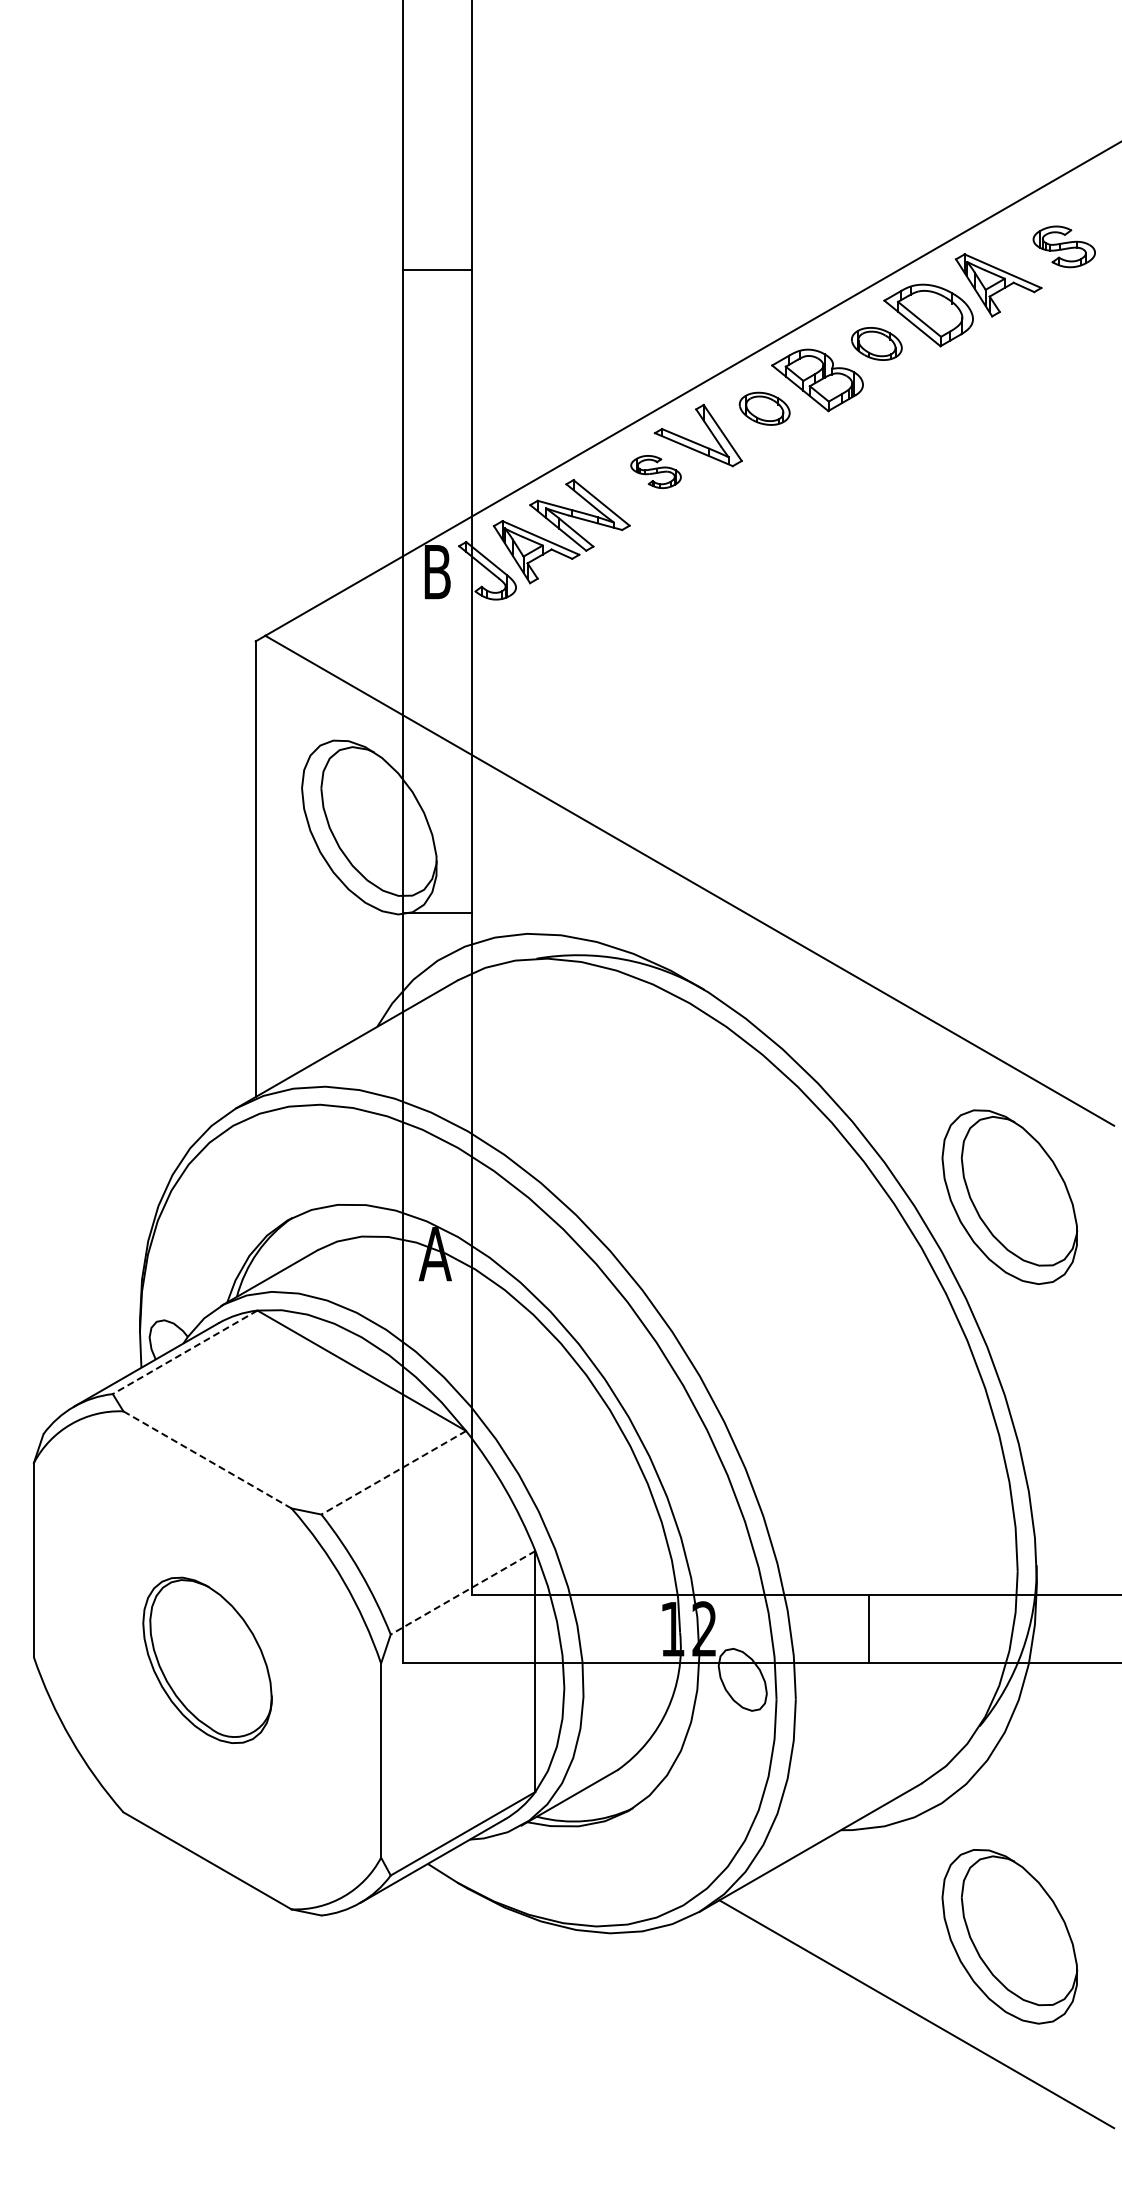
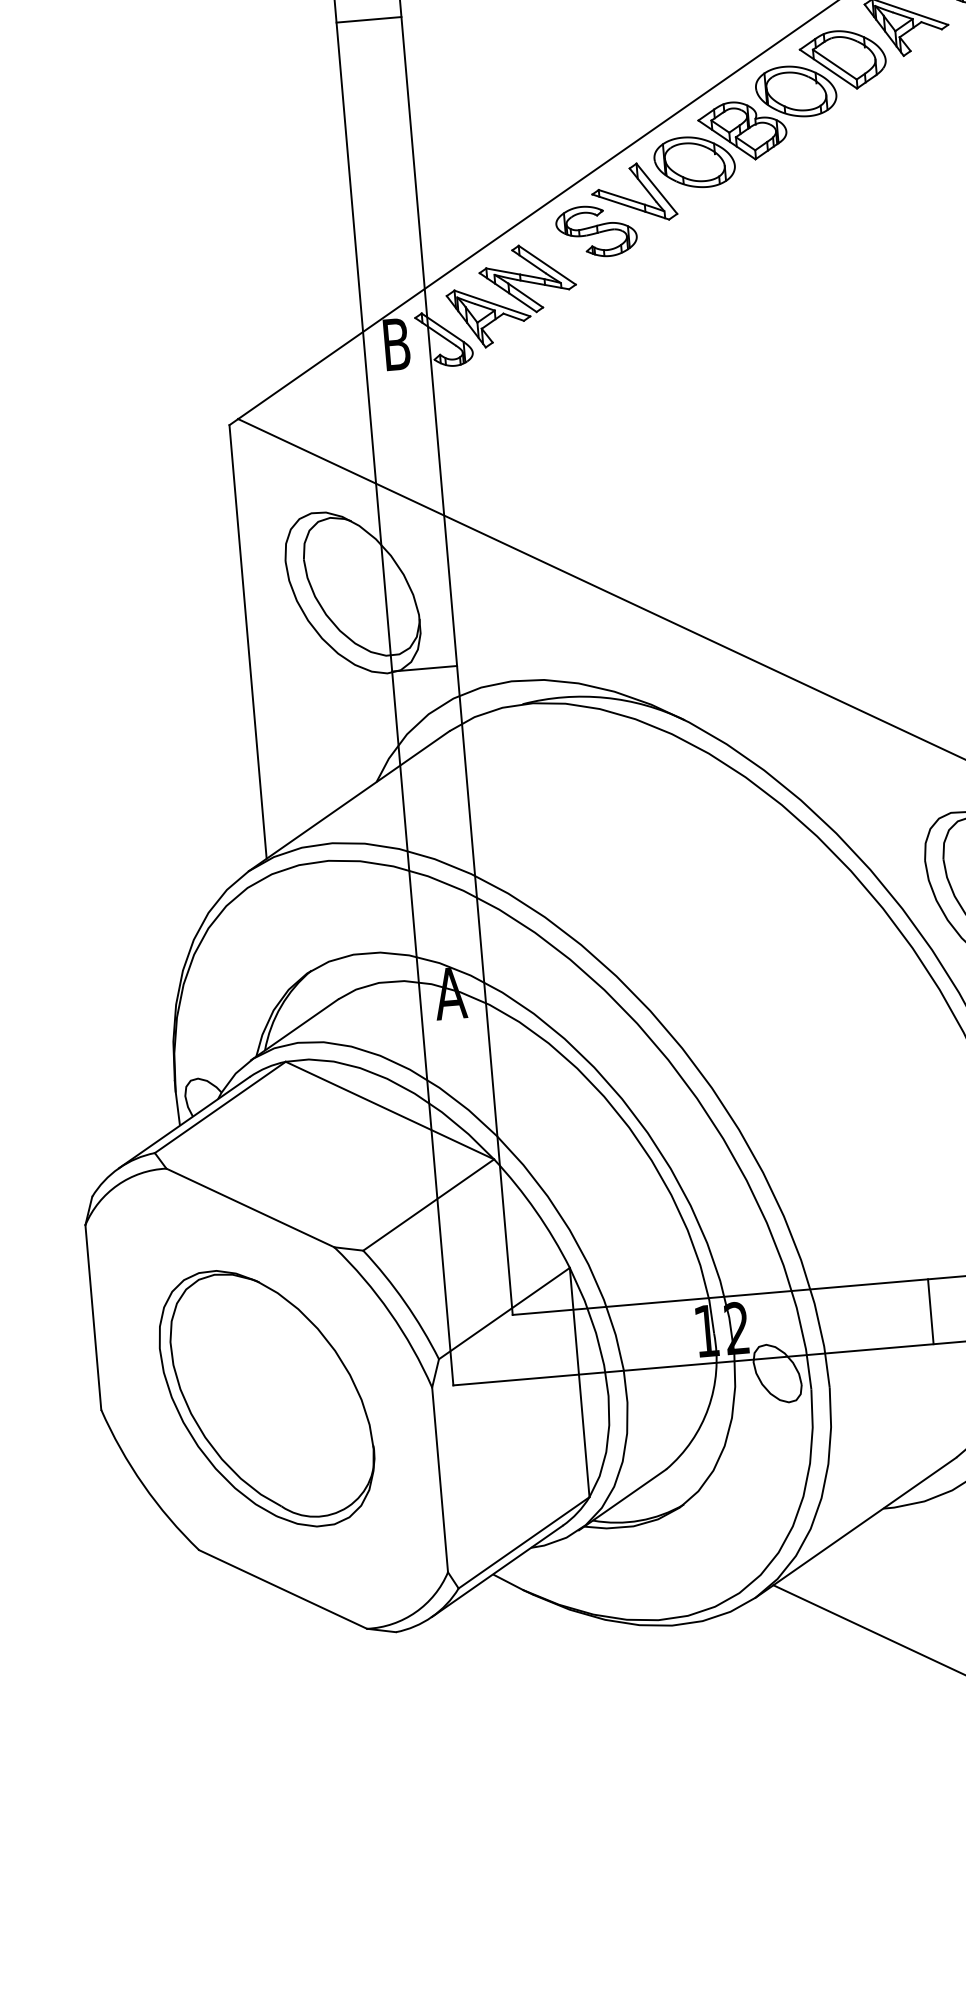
line: (437, 269) -> (368, 19), moved
part: (876, 343) -> (795, 91), size x1.67
part: (764, 408) -> (694, 162), size x1.67
part: (655, 471) -> (596, 230), size x1.67
line: (185, 1352) -> (220, 1107), dashed -> solid
line: (207, 1459) -> (250, 1207), dashed -> solid
line: (393, 1472) -> (428, 1204), dashed -> solid
line: (463, 1592) -> (504, 1313), dashed -> solid
line: (869, 1628) -> (931, 1311), moved
part: (207, 1660) -> (266, 1398), size x1.67

